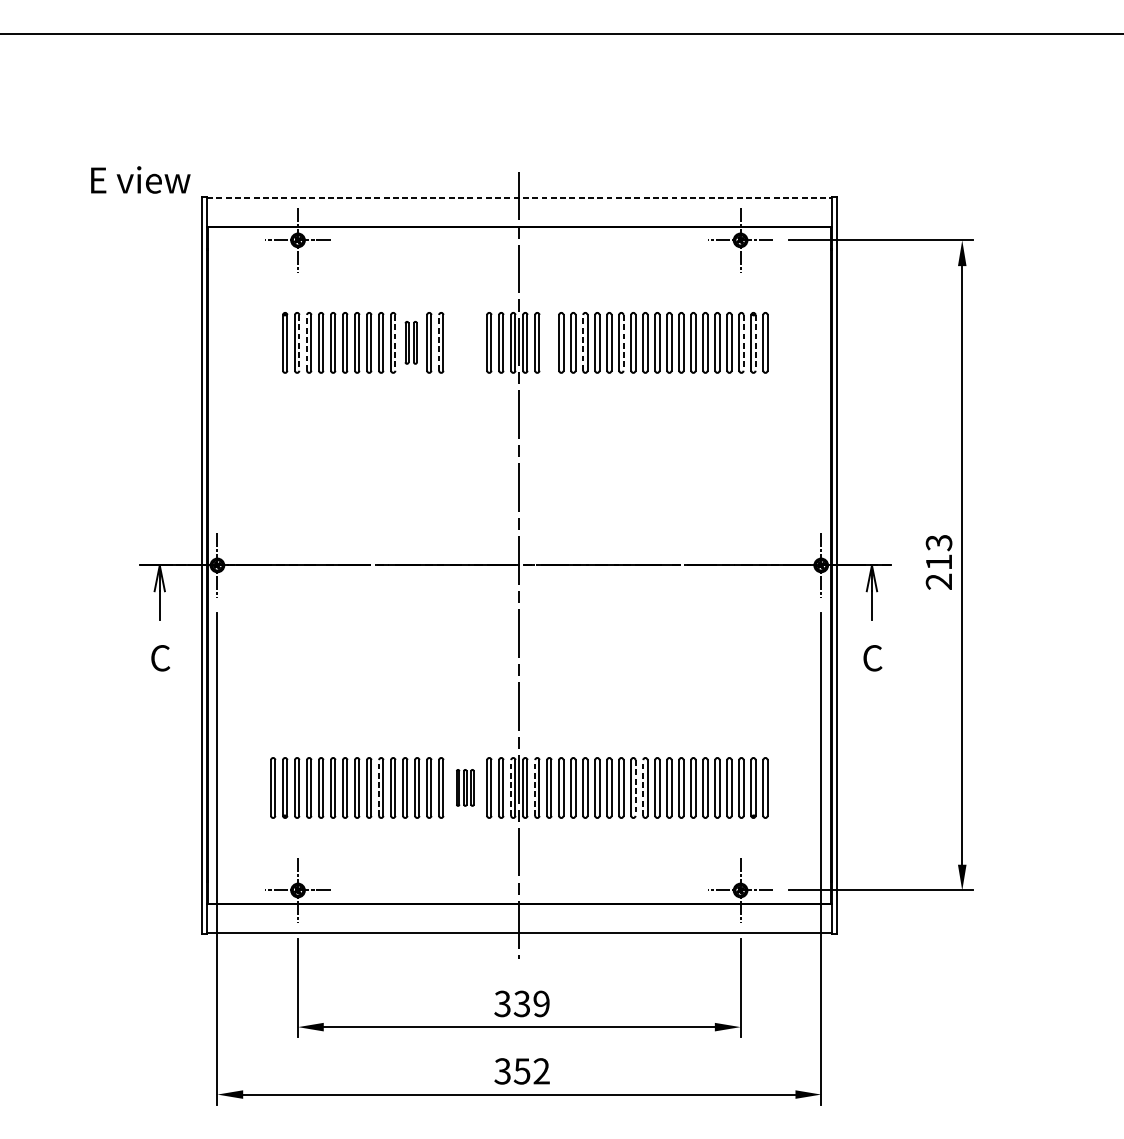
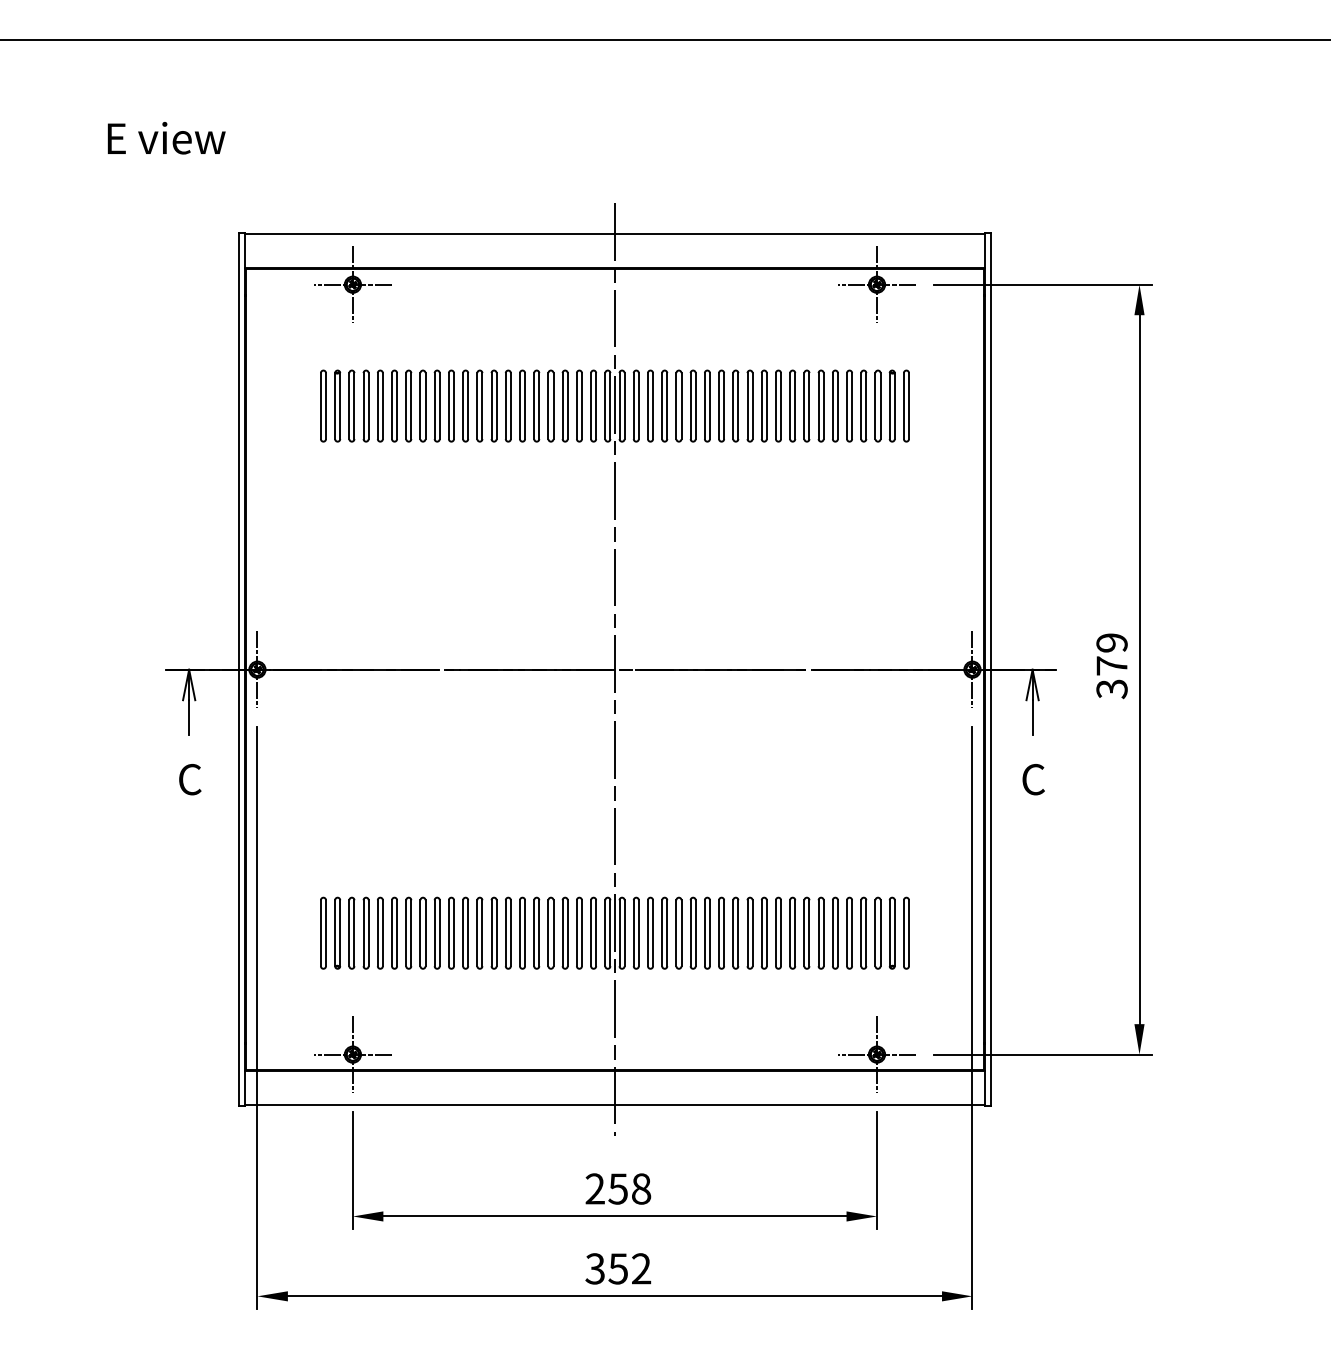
text: (140, 180) -> (166, 138), moved
line: (518, 197) -> (614, 233), dashed -> solid
part: (273, 342) -> (323, 405), added
line: (306, 342) -> (363, 405), dashed -> solid
part: (410, 342) -> (486, 405), size x1.43
line: (439, 342) -> (520, 405), dashed -> solid
part: (464, 342) -> (550, 405), added
part: (549, 342) -> (650, 405), added
line: (583, 342) -> (690, 405), dashed -> solid
line: (299, 343) -> (354, 406), dashed -> solid
line: (395, 343) -> (468, 406), dashed -> solid
line: (623, 343) -> (738, 406), dashed -> solid
line: (743, 343) -> (880, 406), dashed -> solid
line: (755, 343) -> (894, 406), dashed -> solid
text: (938, 562) -> (1111, 666), 213 -> 379
line: (378, 787) -> (448, 932), dashed -> solid
part: (464, 787) -> (550, 932), size x1.67
line: (511, 787) -> (605, 932), dashed -> solid
line: (534, 787) -> (633, 932), dashed -> solid
line: (643, 787) -> (761, 932), dashed -> solid
line: (635, 788) -> (752, 933), dashed -> solid
text: (522, 1003) -> (618, 1188), 339 -> 258

